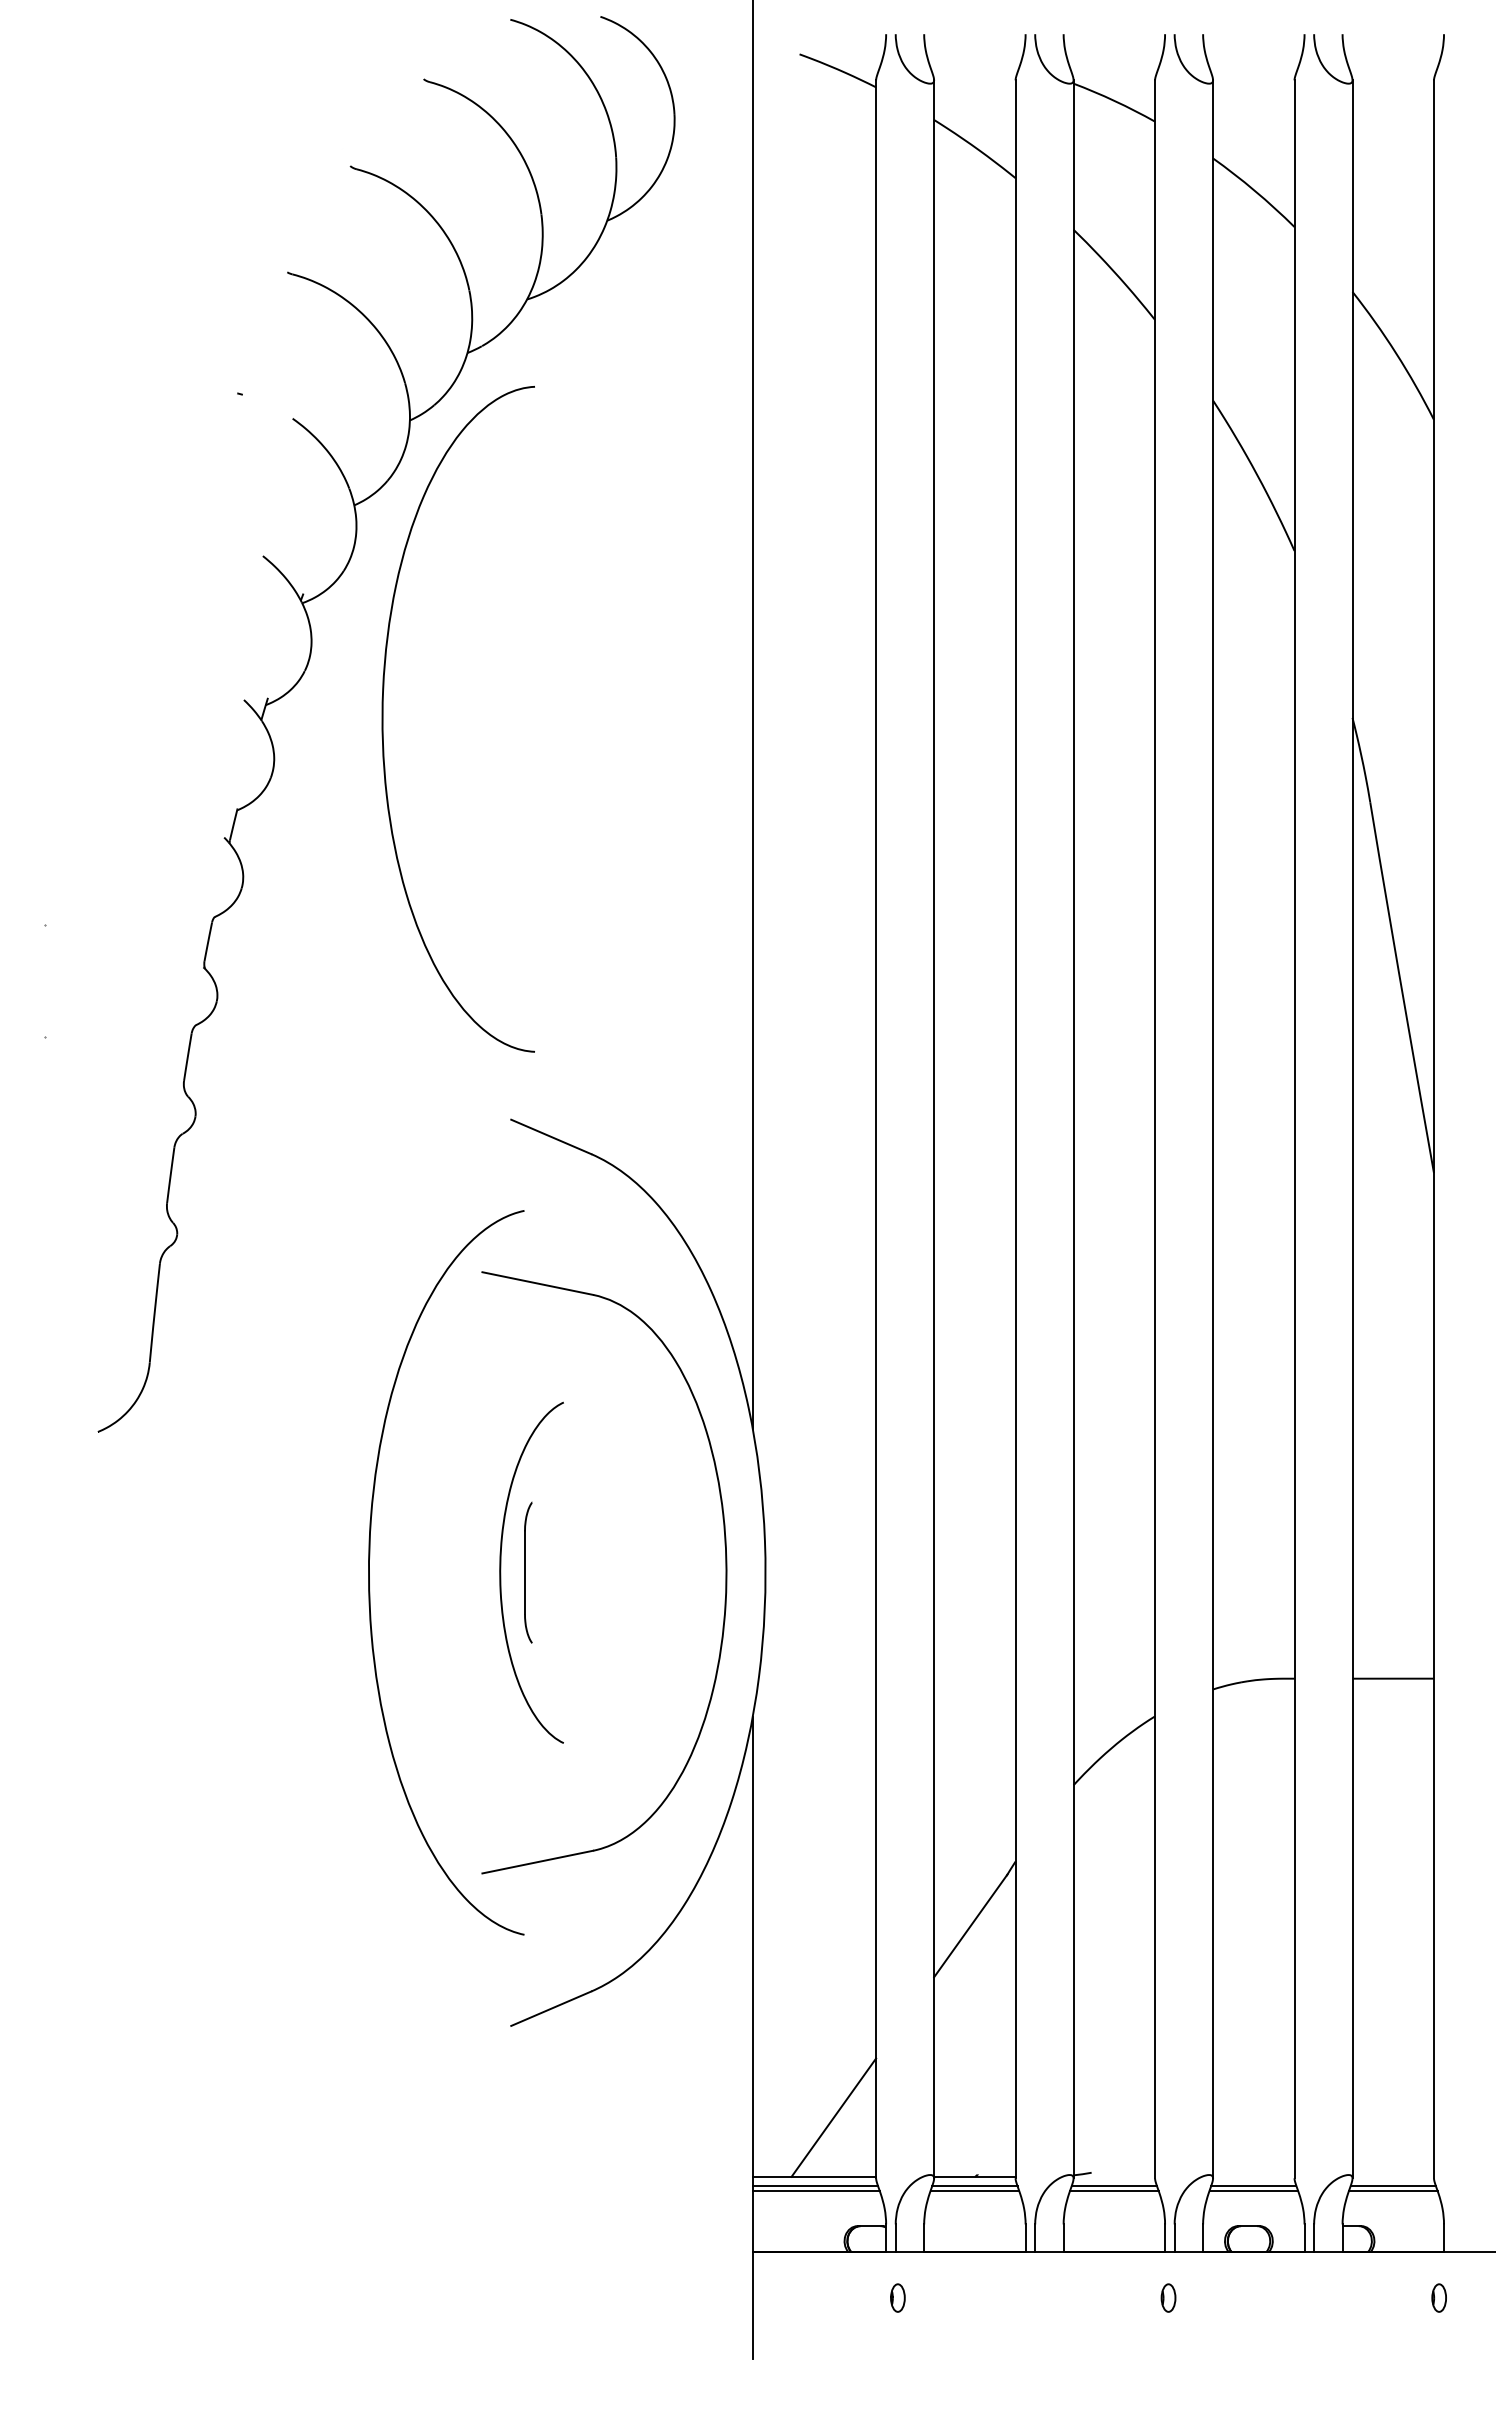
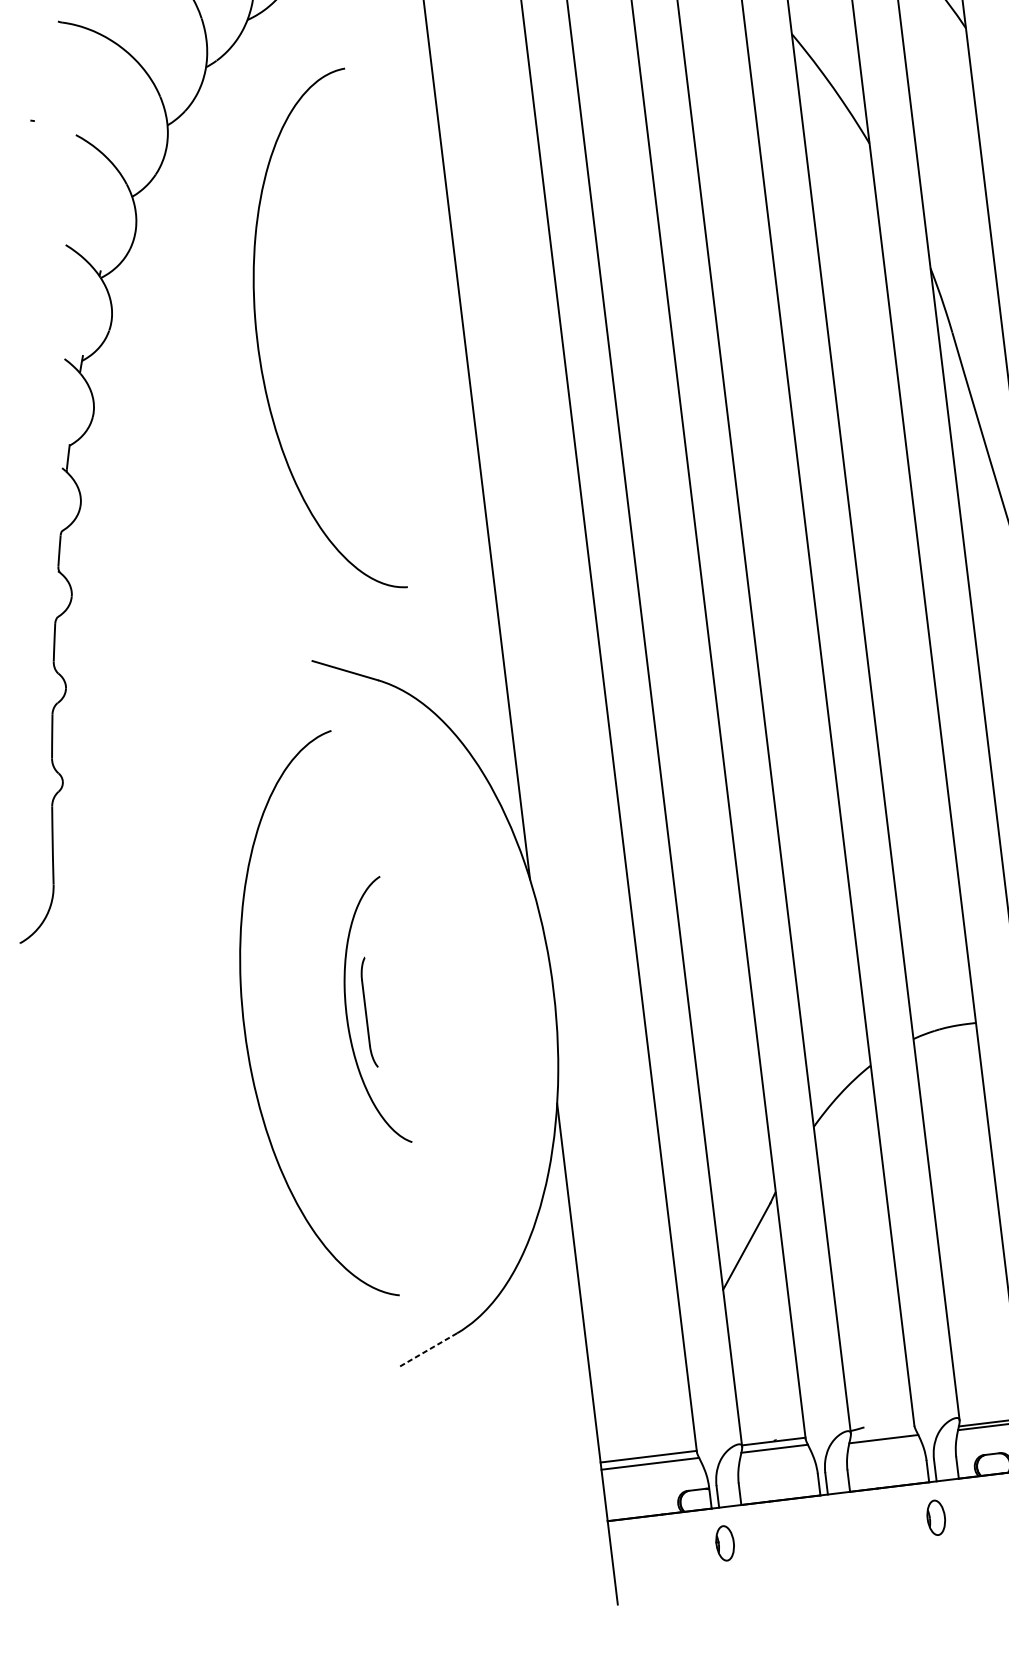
curve: (383, 719) -> (258, 342), moved
part: (725, 1572) -> (522, 993), removed
line: (551, 2008) -> (427, 1350), solid -> dashed
line: (833, 2117) -> (657, 1408), removed
line: (1113, 2186) -> (882, 1436), removed
line: (815, 2190) -> (650, 1467), removed
line: (974, 2190) -> (774, 1452), removed
part: (897, 2297) -> (724, 1542), size x1.6
part: (1168, 2297) -> (936, 1517), size x1.6

